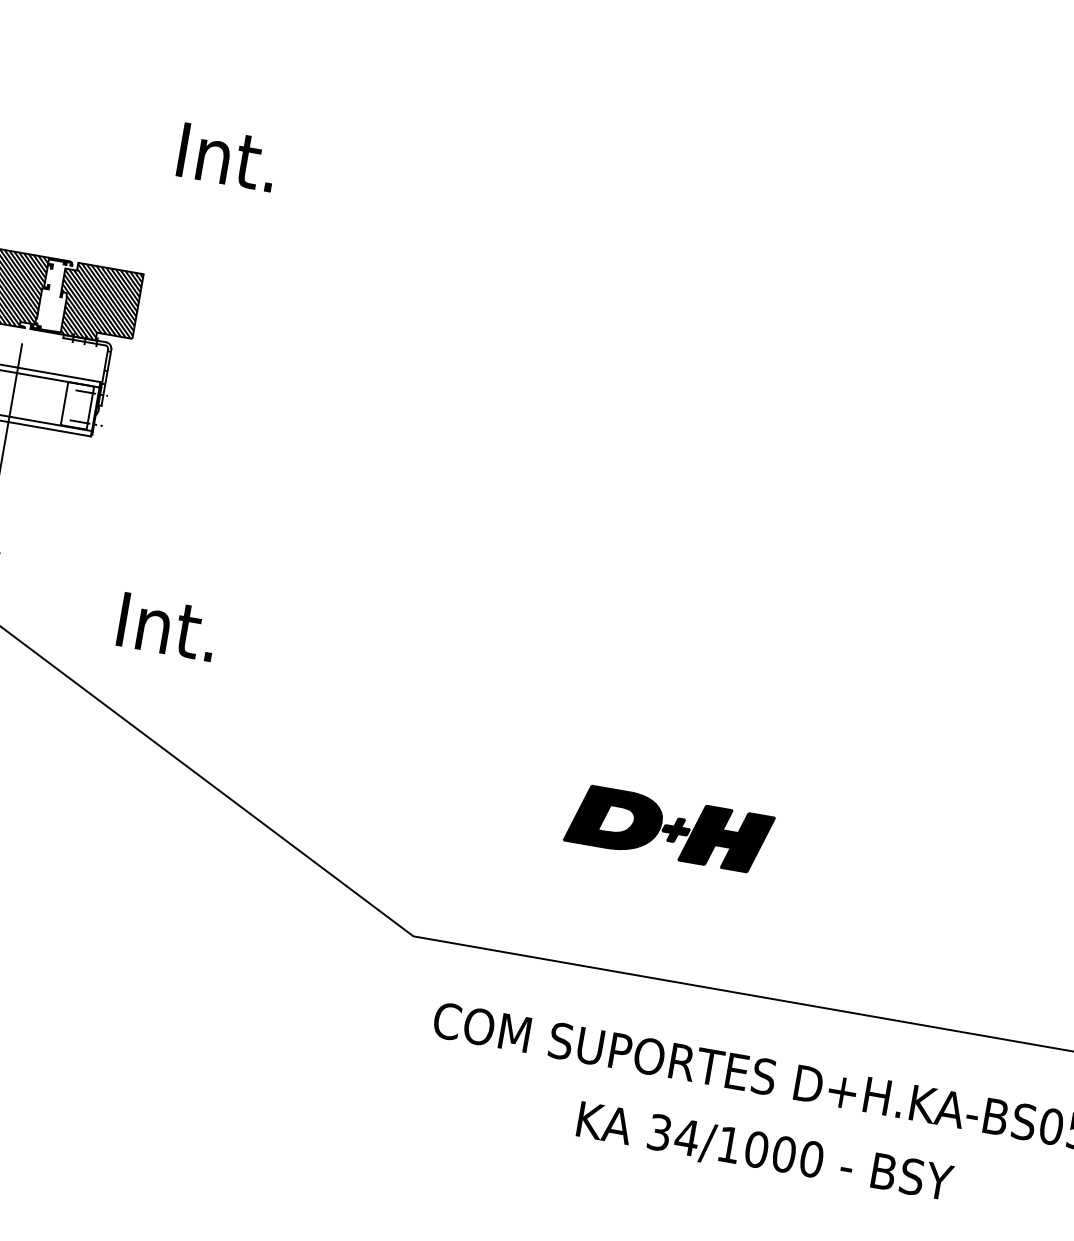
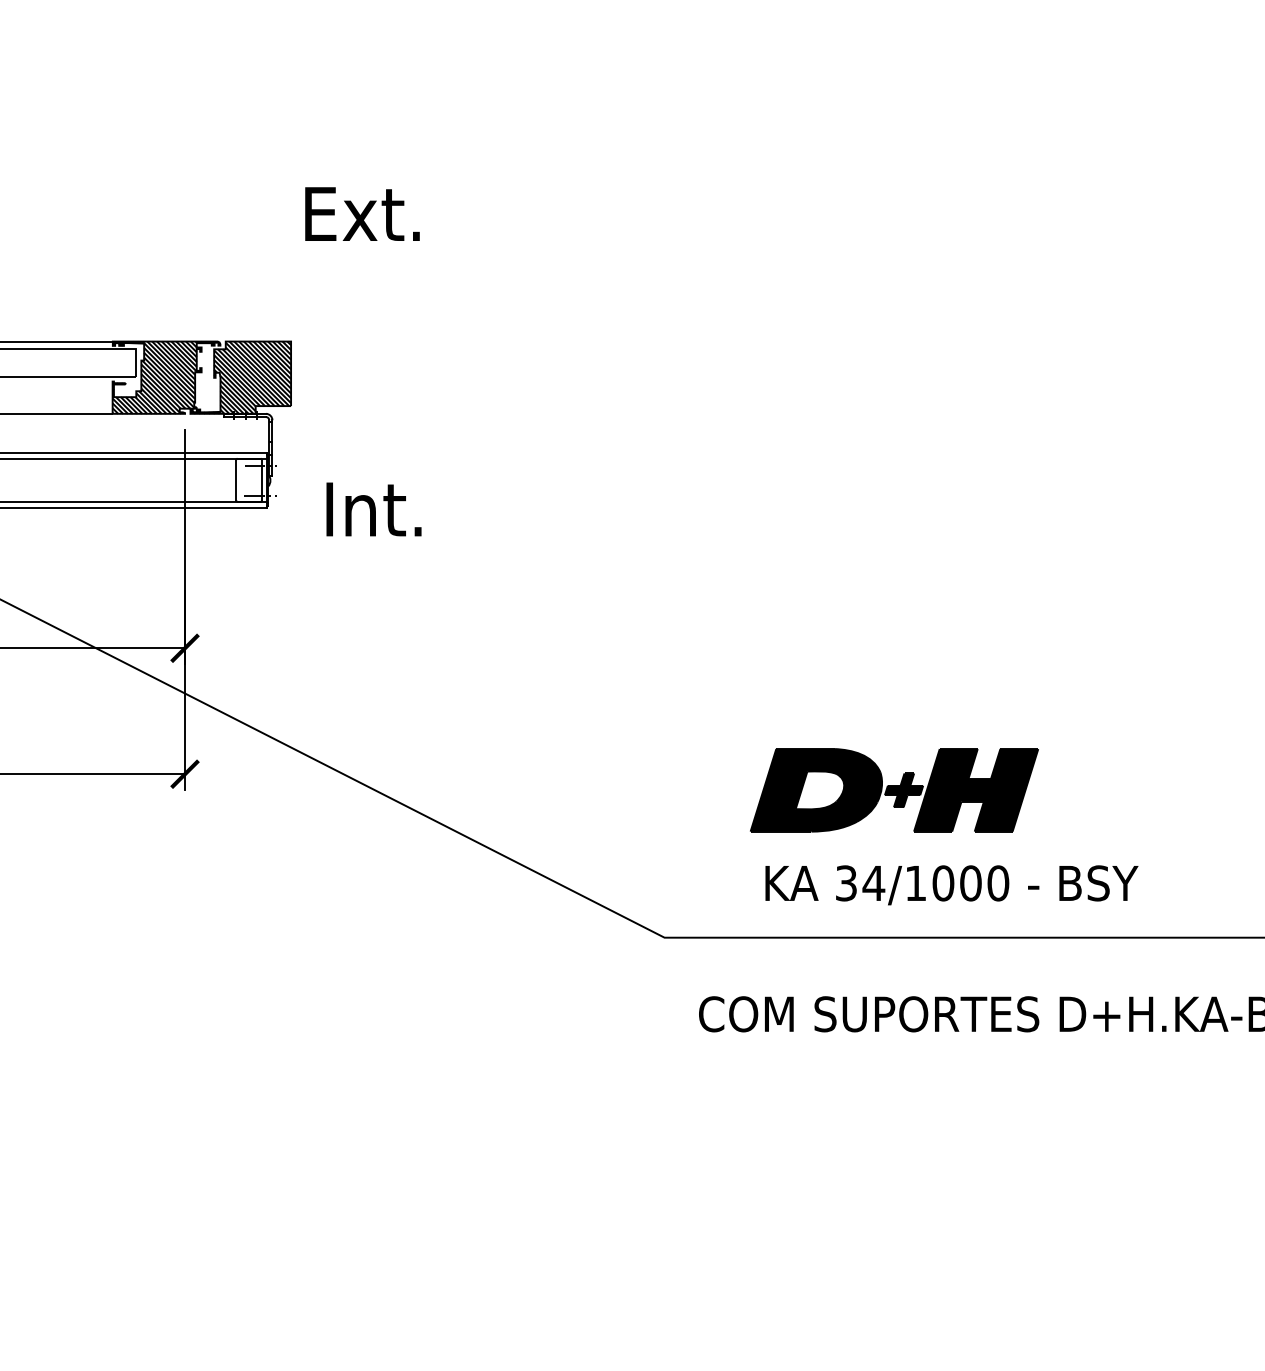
text: (240, 159) -> (365, 213), Int. -> Ext.
text: (167, 626) -> (373, 509), moved
part: (669, 829) -> (894, 790), size x1.43
text: (764, 1153) -> (951, 885), moved

